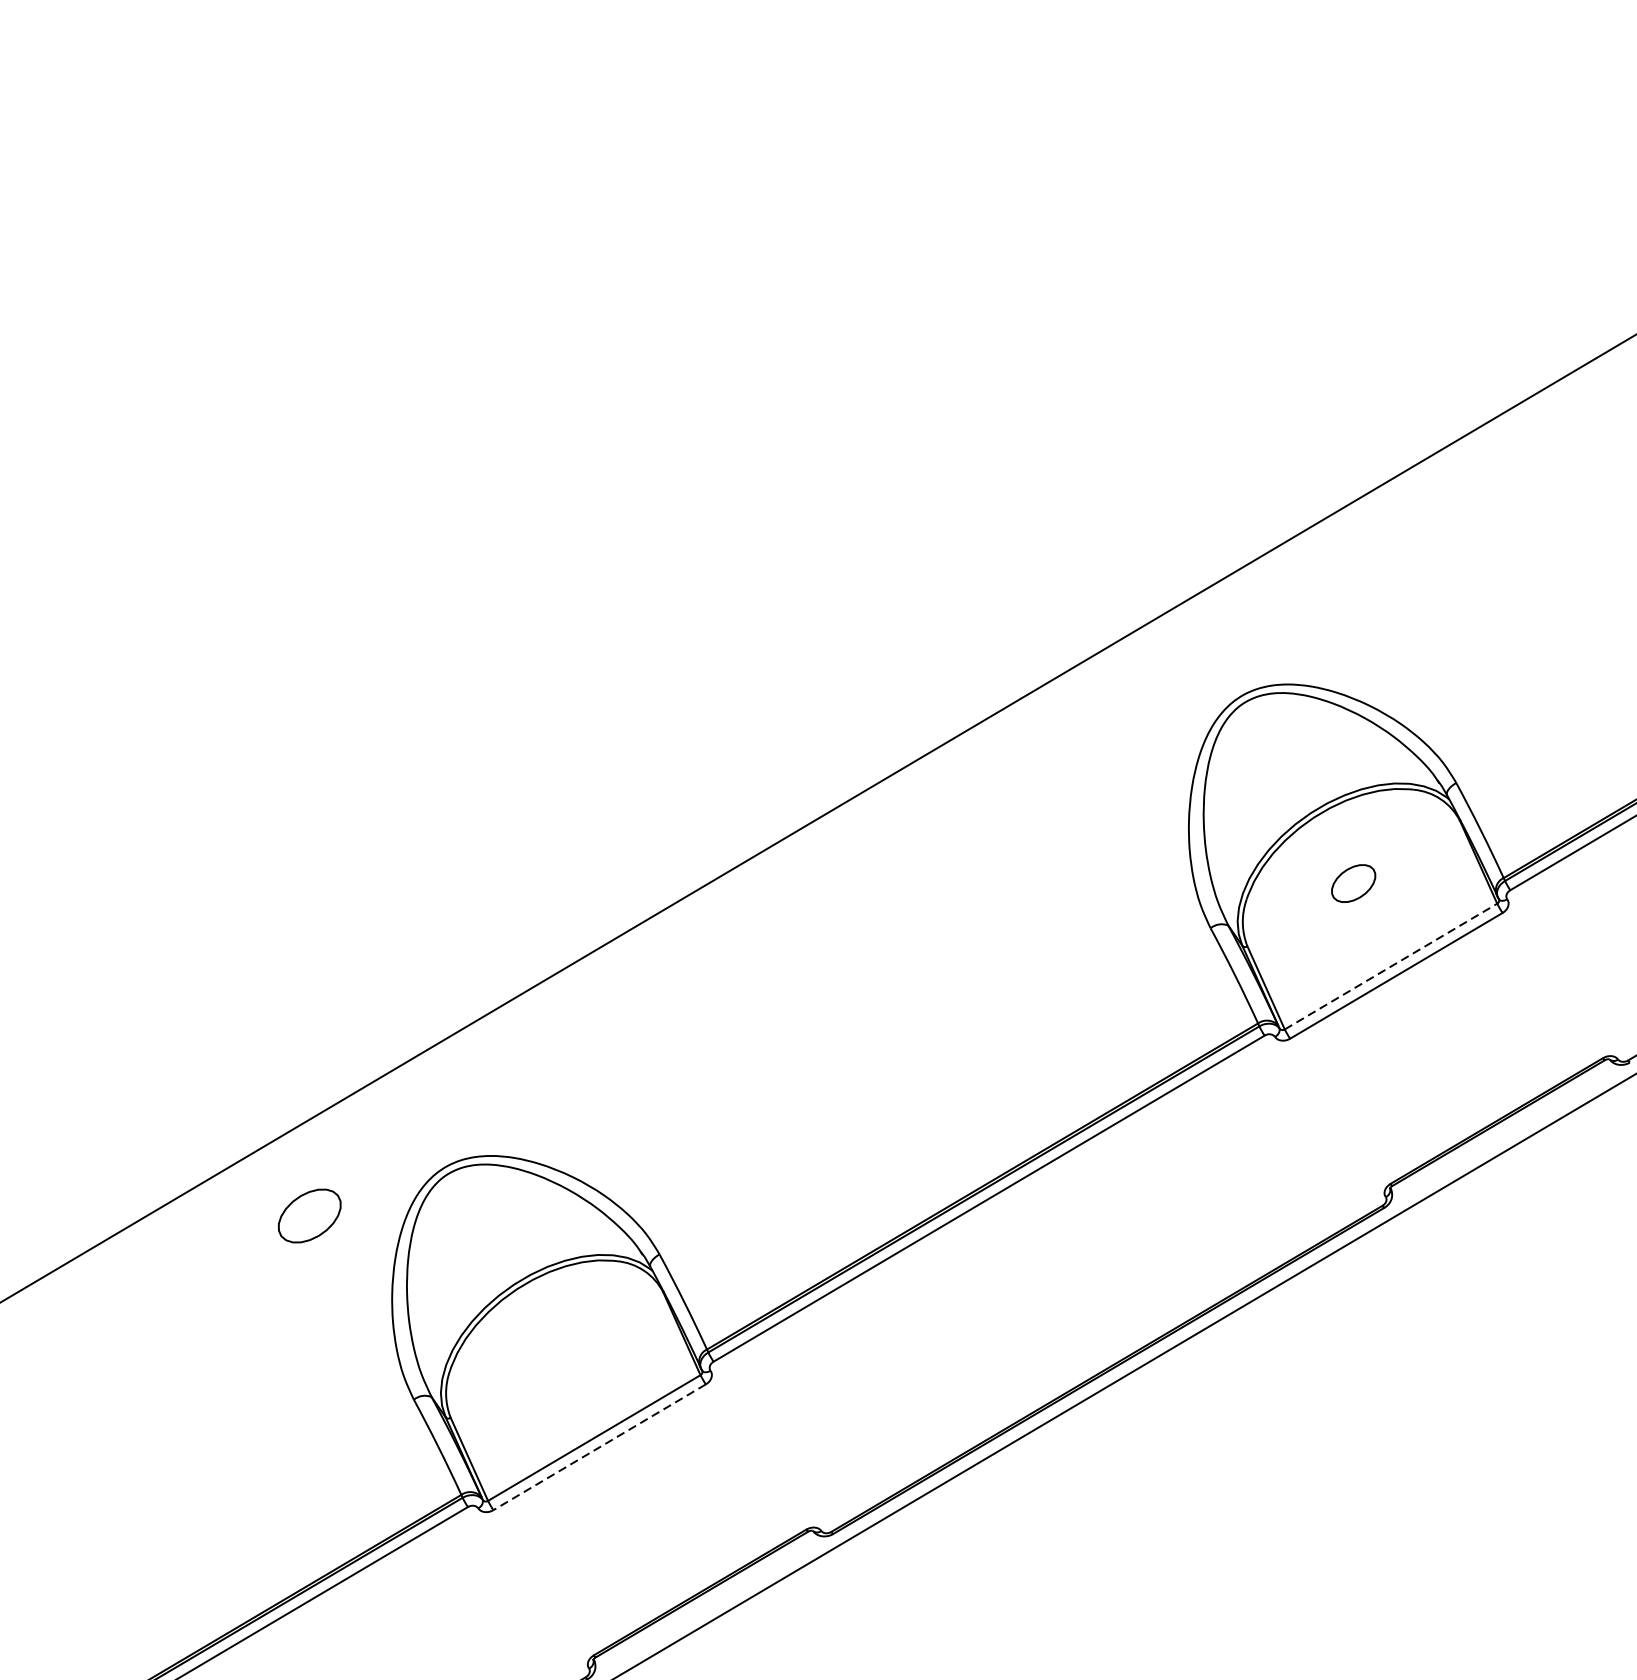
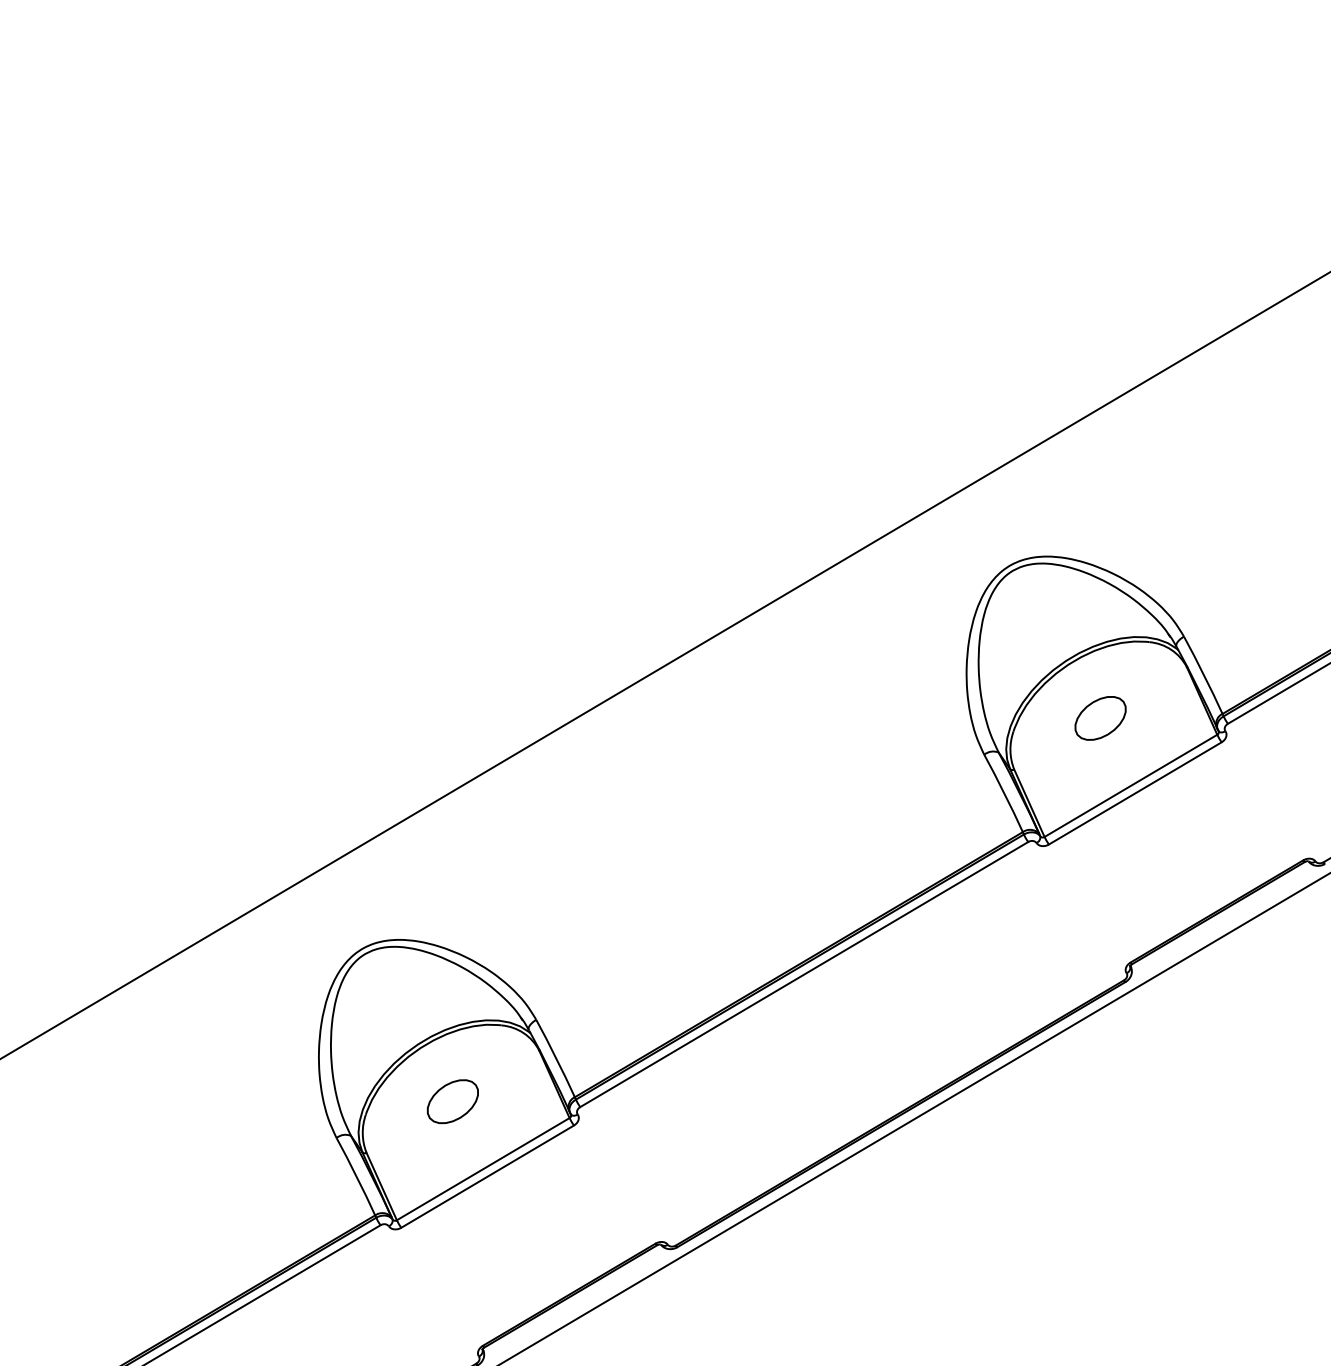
part: (1353, 883) -> (1100, 718), size x1.43
line: (1391, 966) -> (1131, 785), dashed -> solid
part: (309, 1215) -> (452, 1101), moved
line: (599, 1447) -> (487, 1176), dashed -> solid

